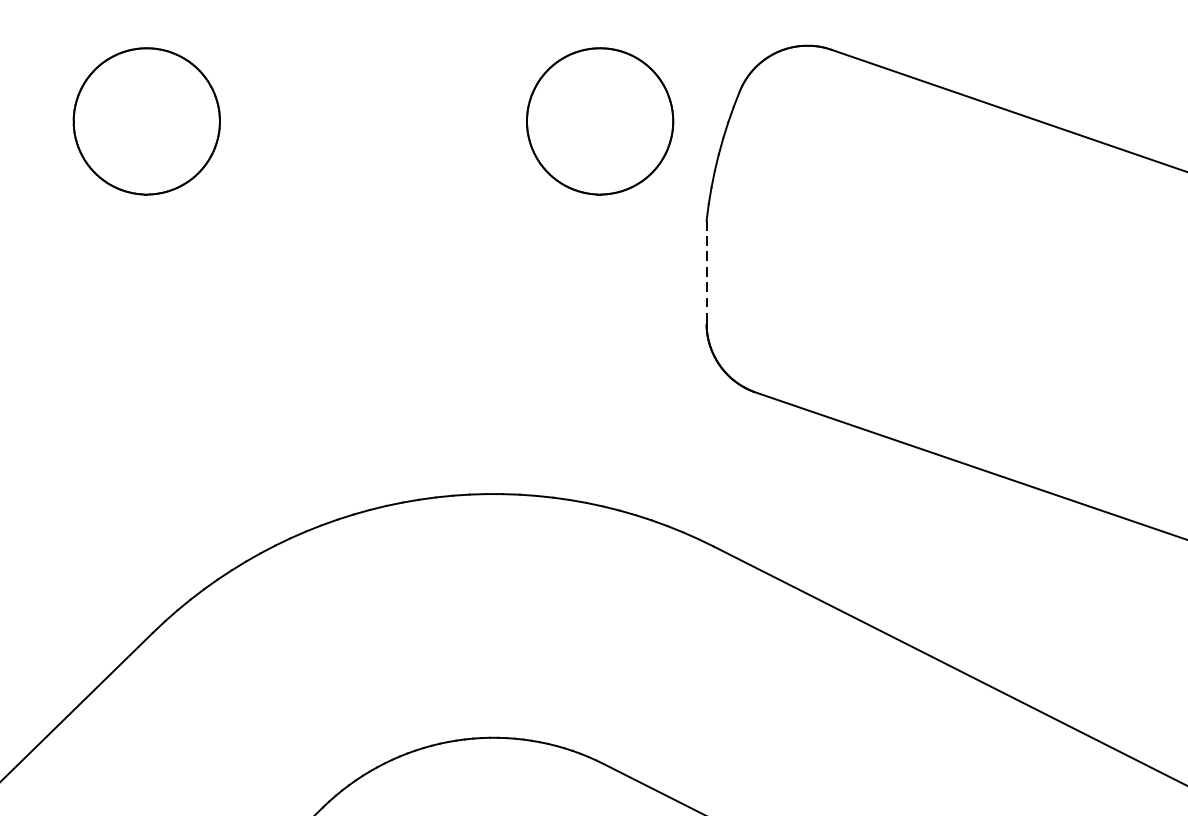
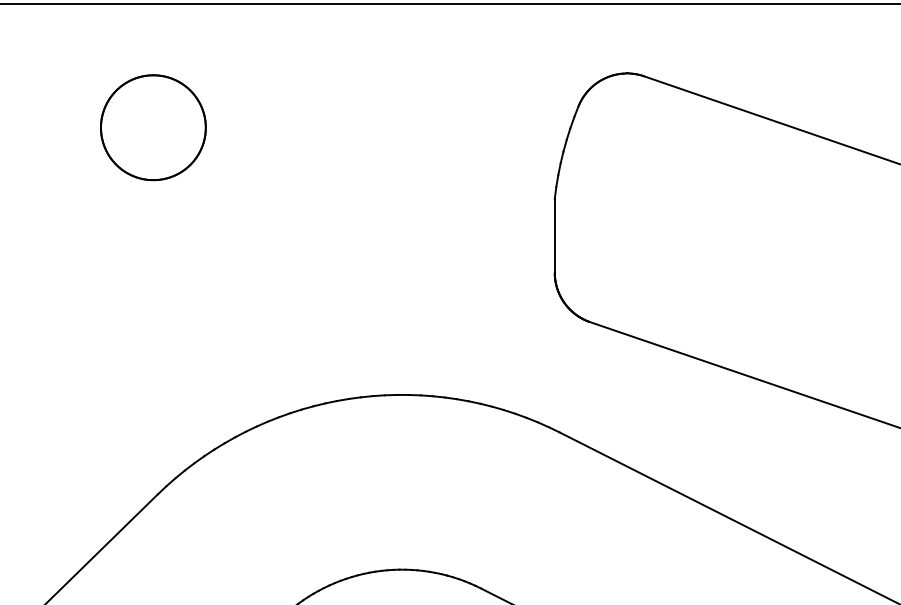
part: (600, 121) -> (478, 127), removed
line: (706, 271) -> (554, 235), dashed -> solid

